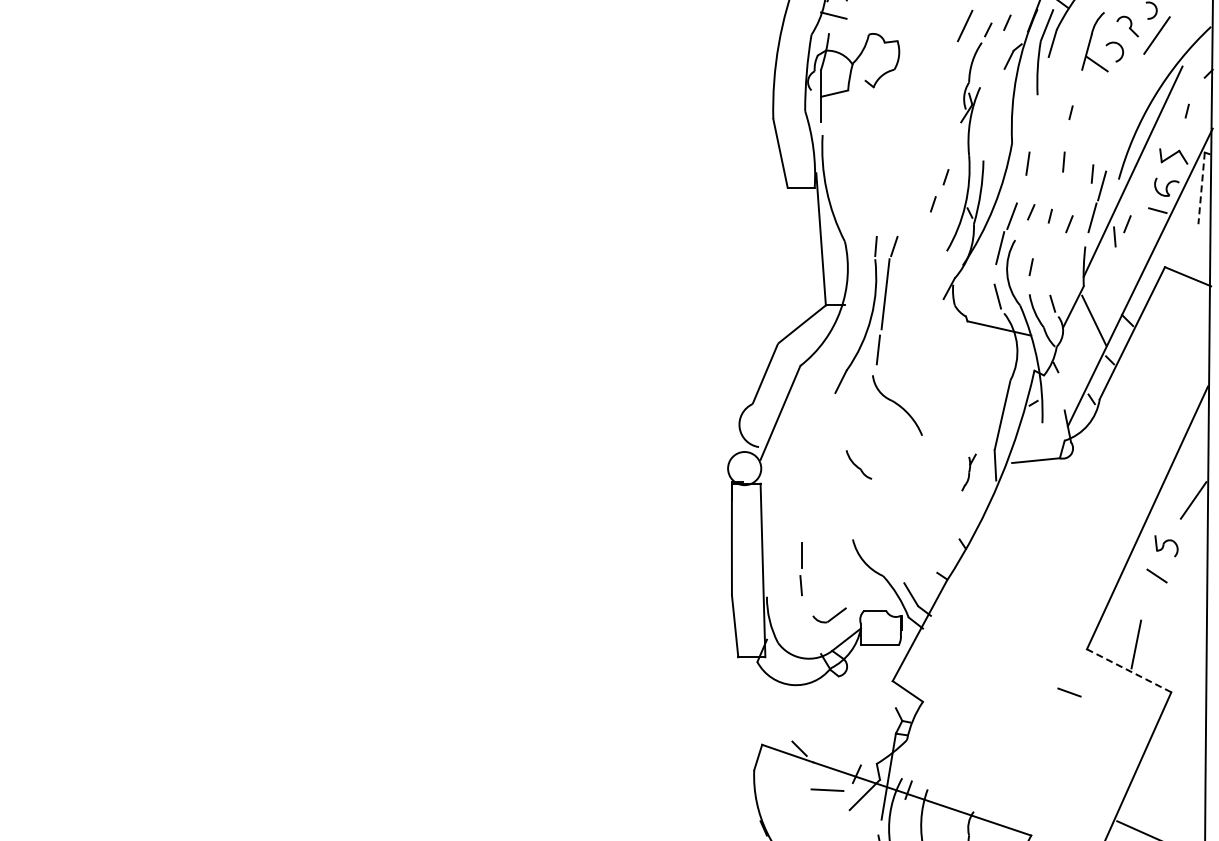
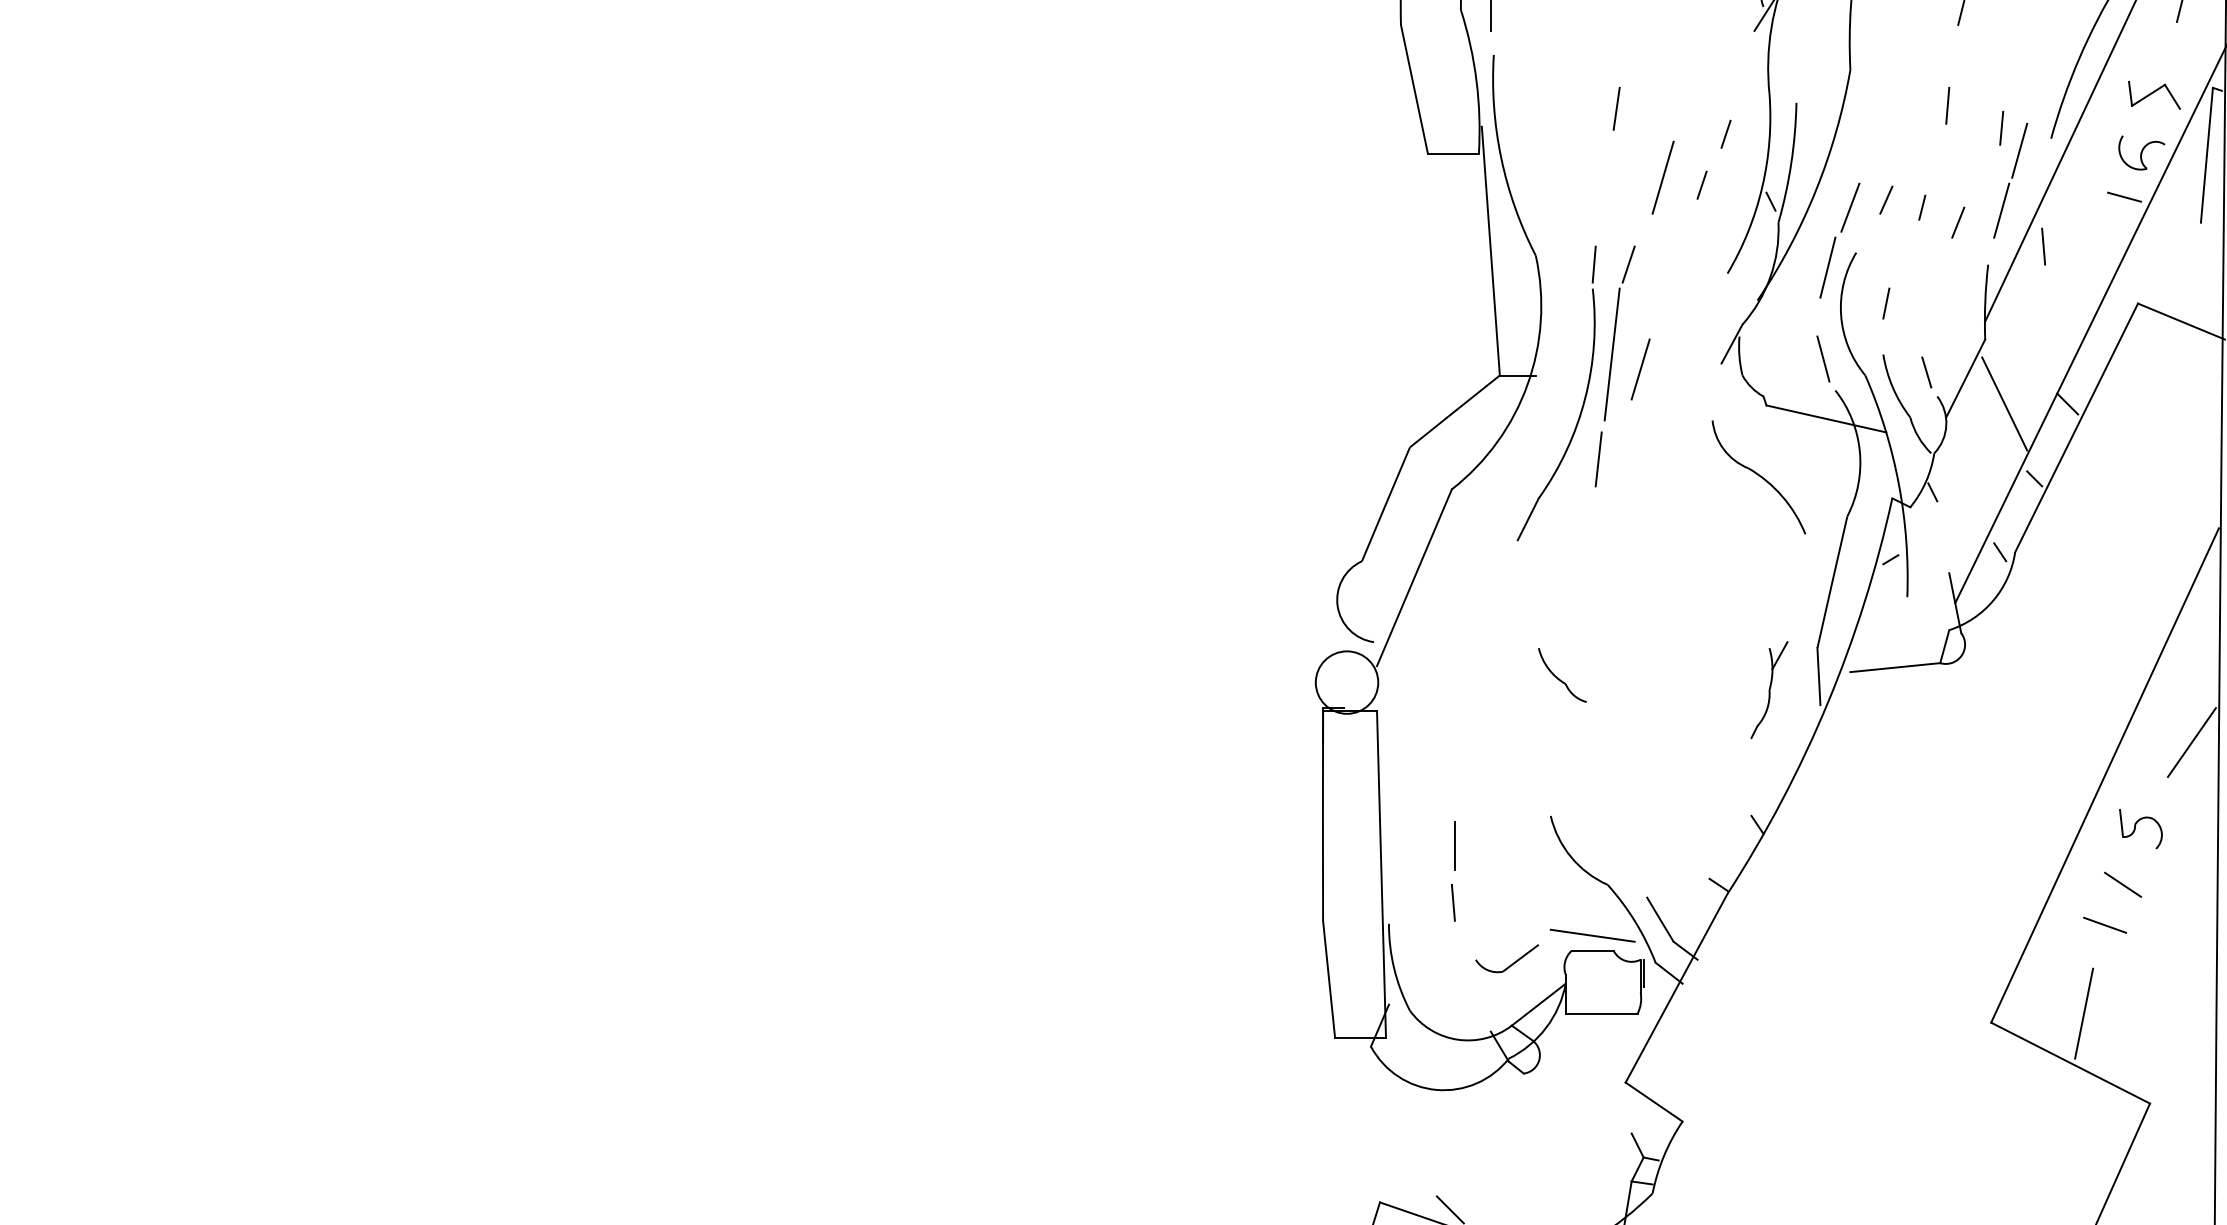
line: (1027, 163) -> (1615, 108), moved
line: (1201, 188) -> (2206, 155), dashed -> solid
line: (912, 200) -> (1662, 178), added
line: (1127, 224) -> (2067, 223), removed
line: (900, 302) -> (1640, 370), added
part: (897, 405) -> (1758, 477), moved
part: (968, 472) -> (1768, 689), size x1.43
line: (874, 602) -> (1591, 934), added
line: (1128, 670) -> (2069, 1062), dashed -> solid
line: (1069, 692) -> (2105, 925), moved

